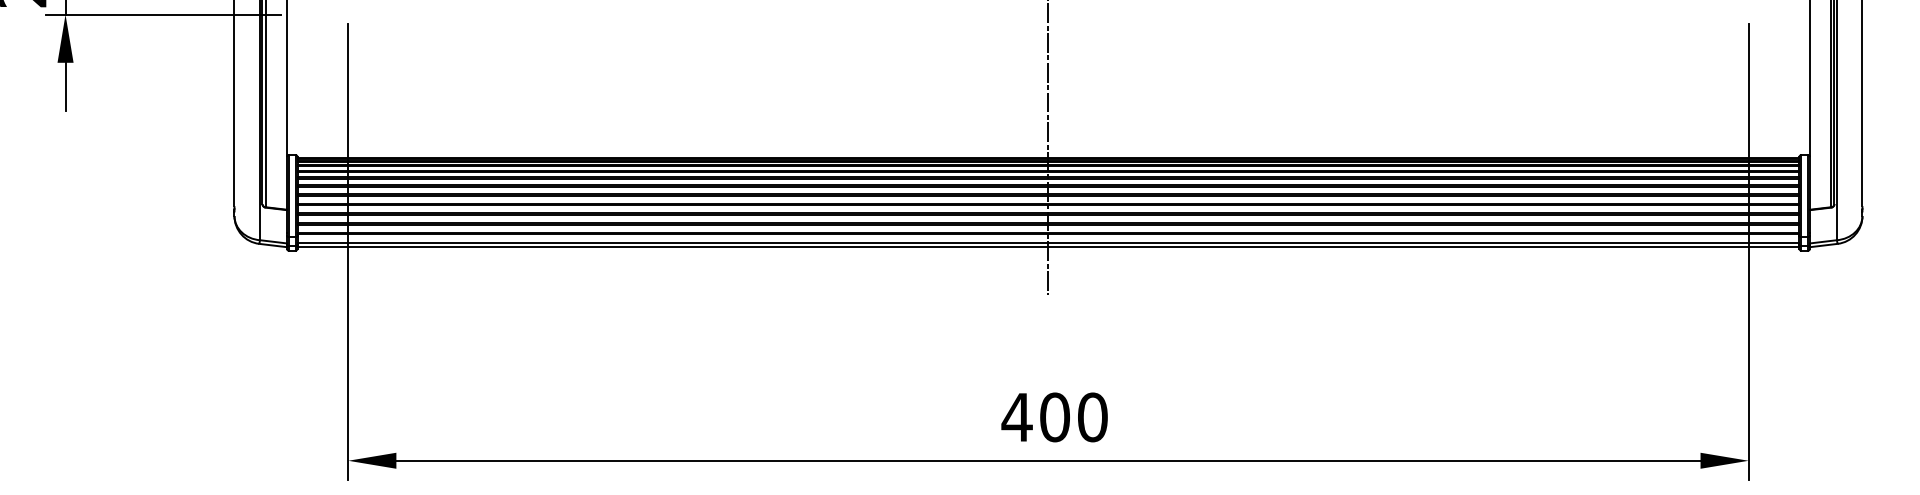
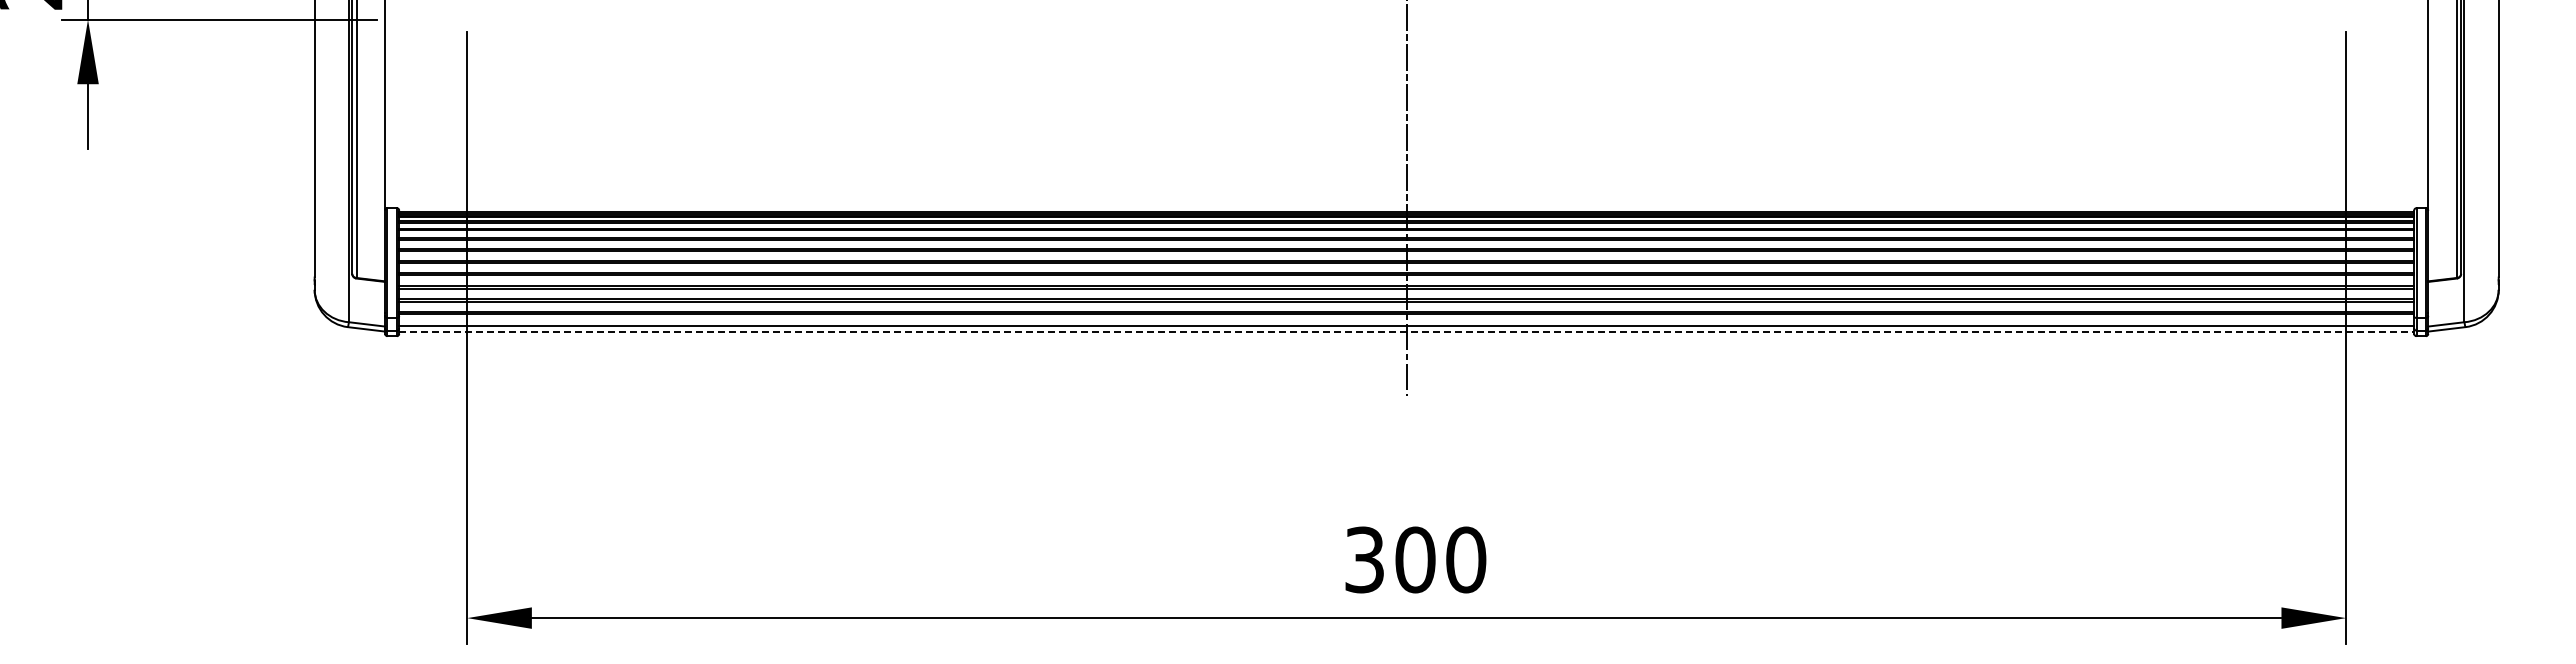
line: (1049, 247) -> (1407, 331), solid -> dashed
text: (1017, 417) -> (1364, 559), 400 -> 300

